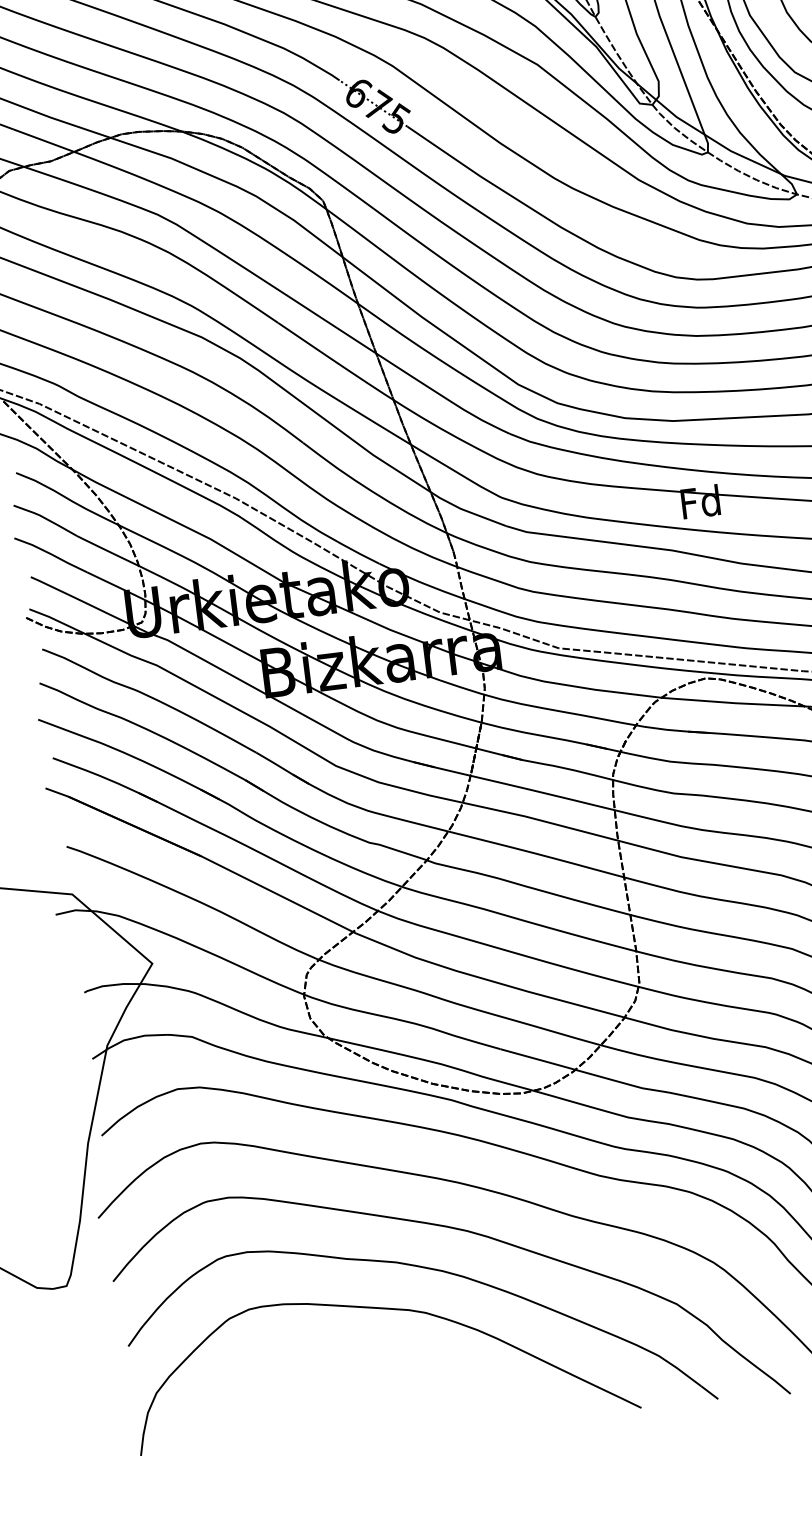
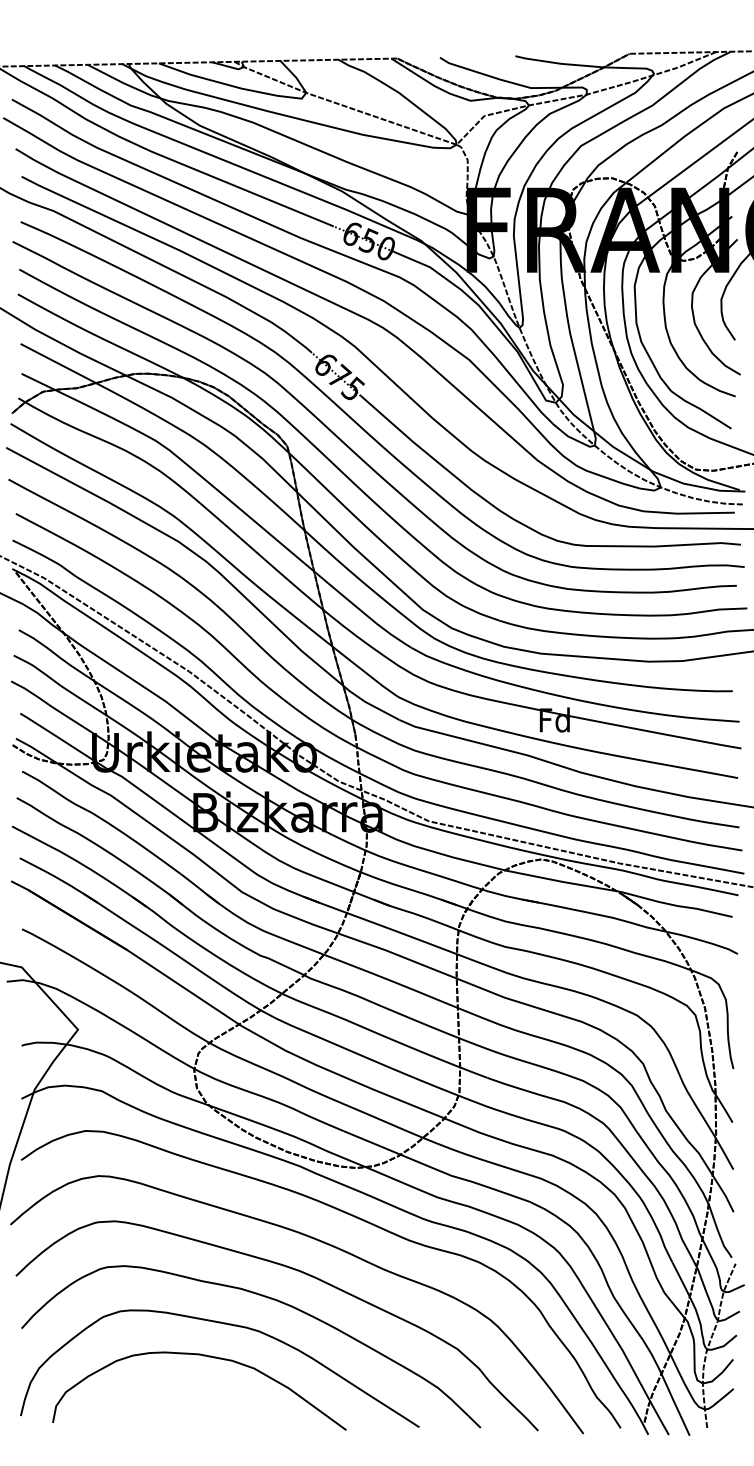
curve: (366, 1353) -> (208, 1357), added

